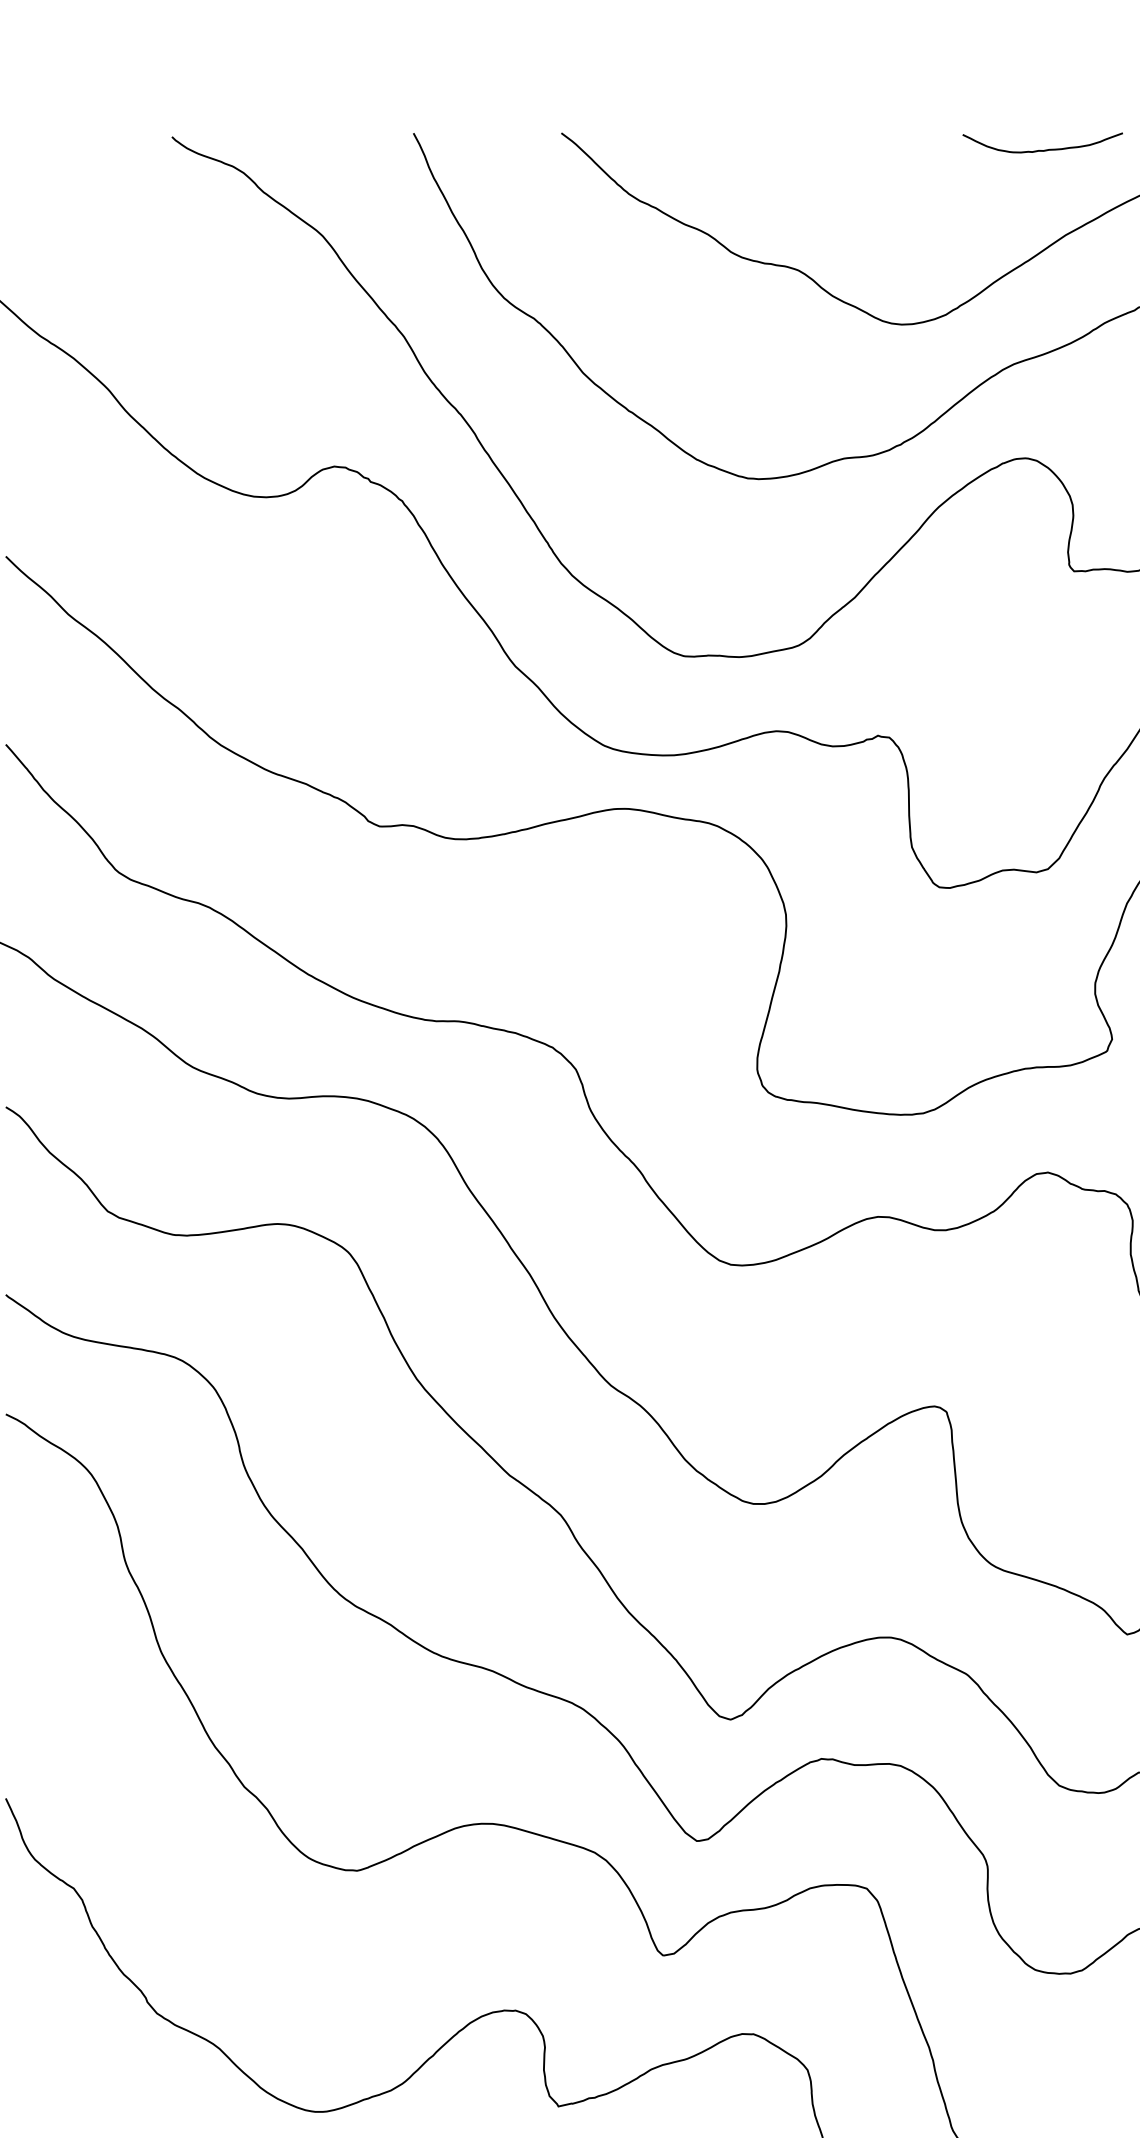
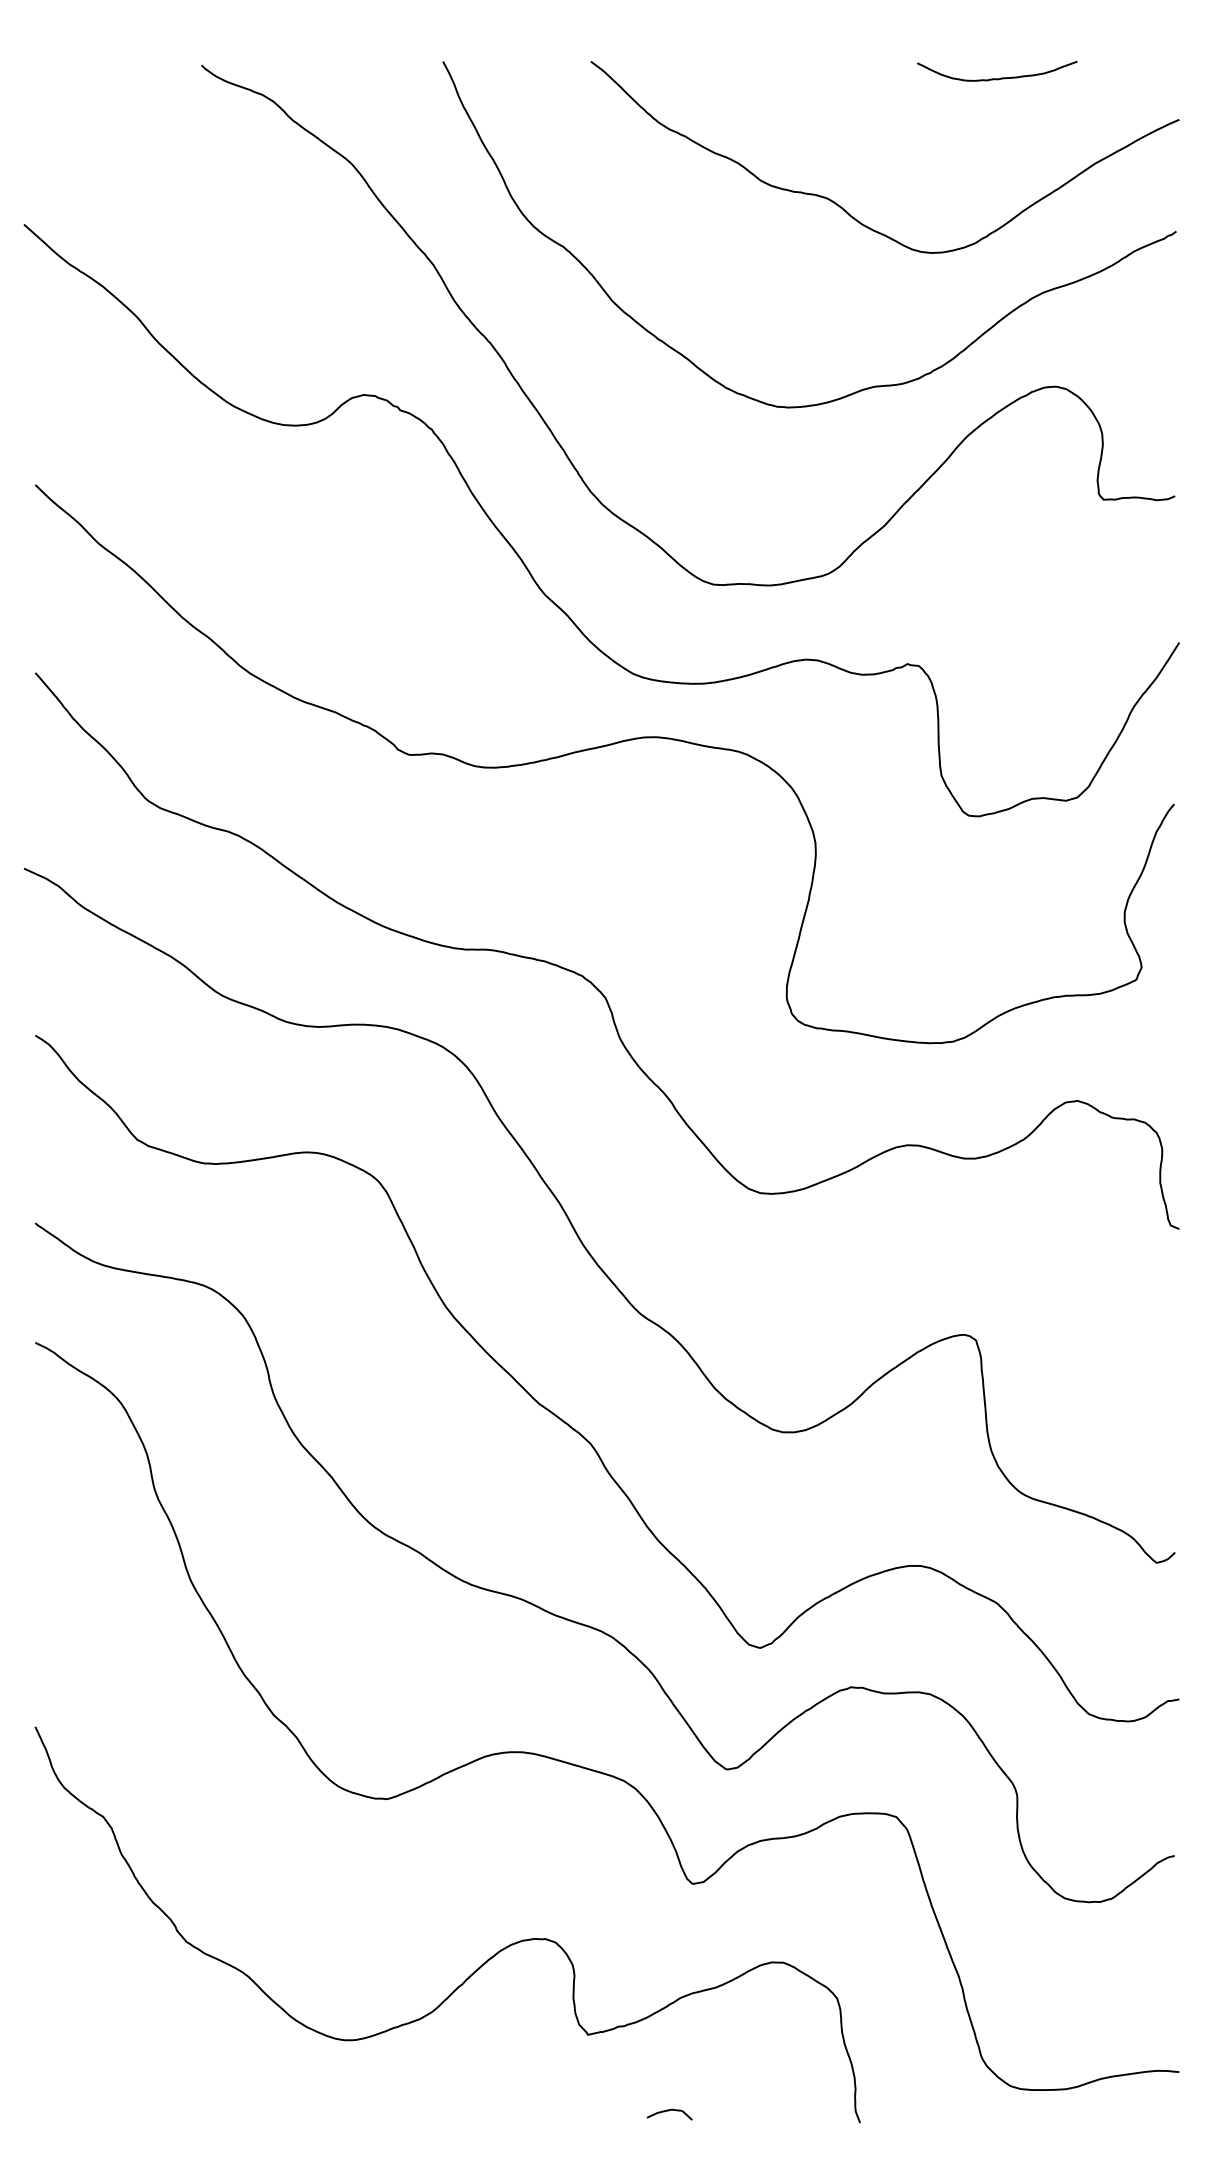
curve: (1046, 149) -> (1000, 77), moved

